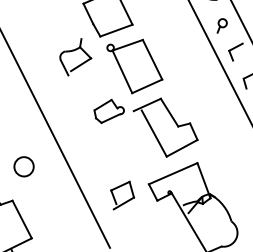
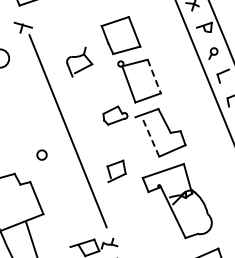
part: (75, 56) -> (79, 61), moved
line: (152, 60) -> (154, 77), solid -> dashed
line: (154, 133) -> (150, 136), solid -> dashed
circle: (23, 166) -> (41, 154), size x0.6
part: (122, 195) -> (116, 171), moved

